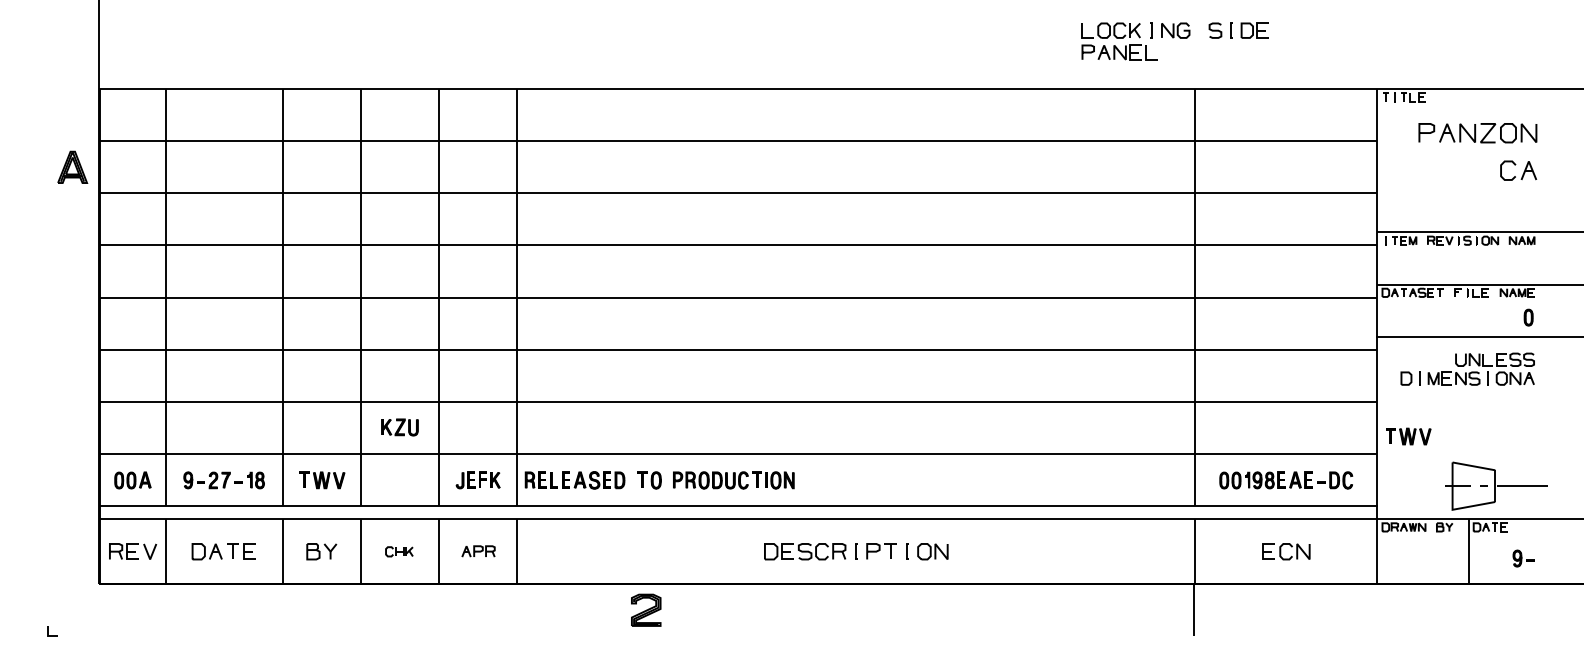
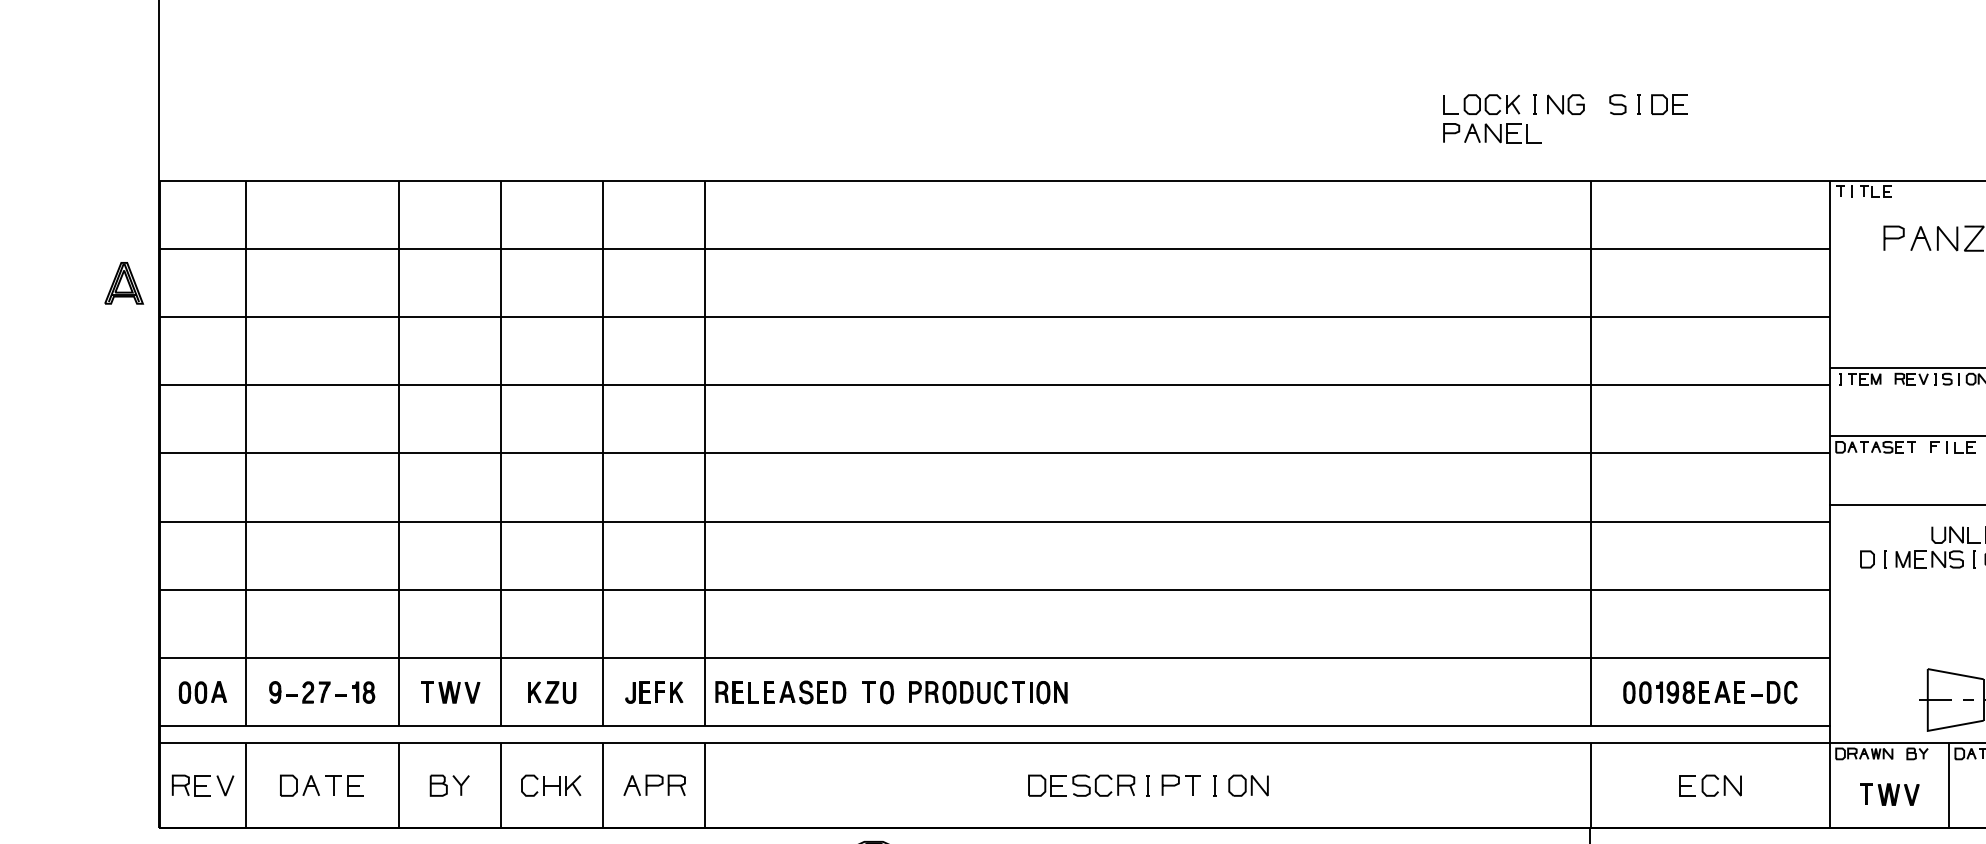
part: (399, 427) -> (551, 692), moved
part: (1408, 436) -> (1889, 794), moved
part: (399, 551) -> (551, 785), size x1.67
part: (478, 551) -> (654, 785), size x1.43

